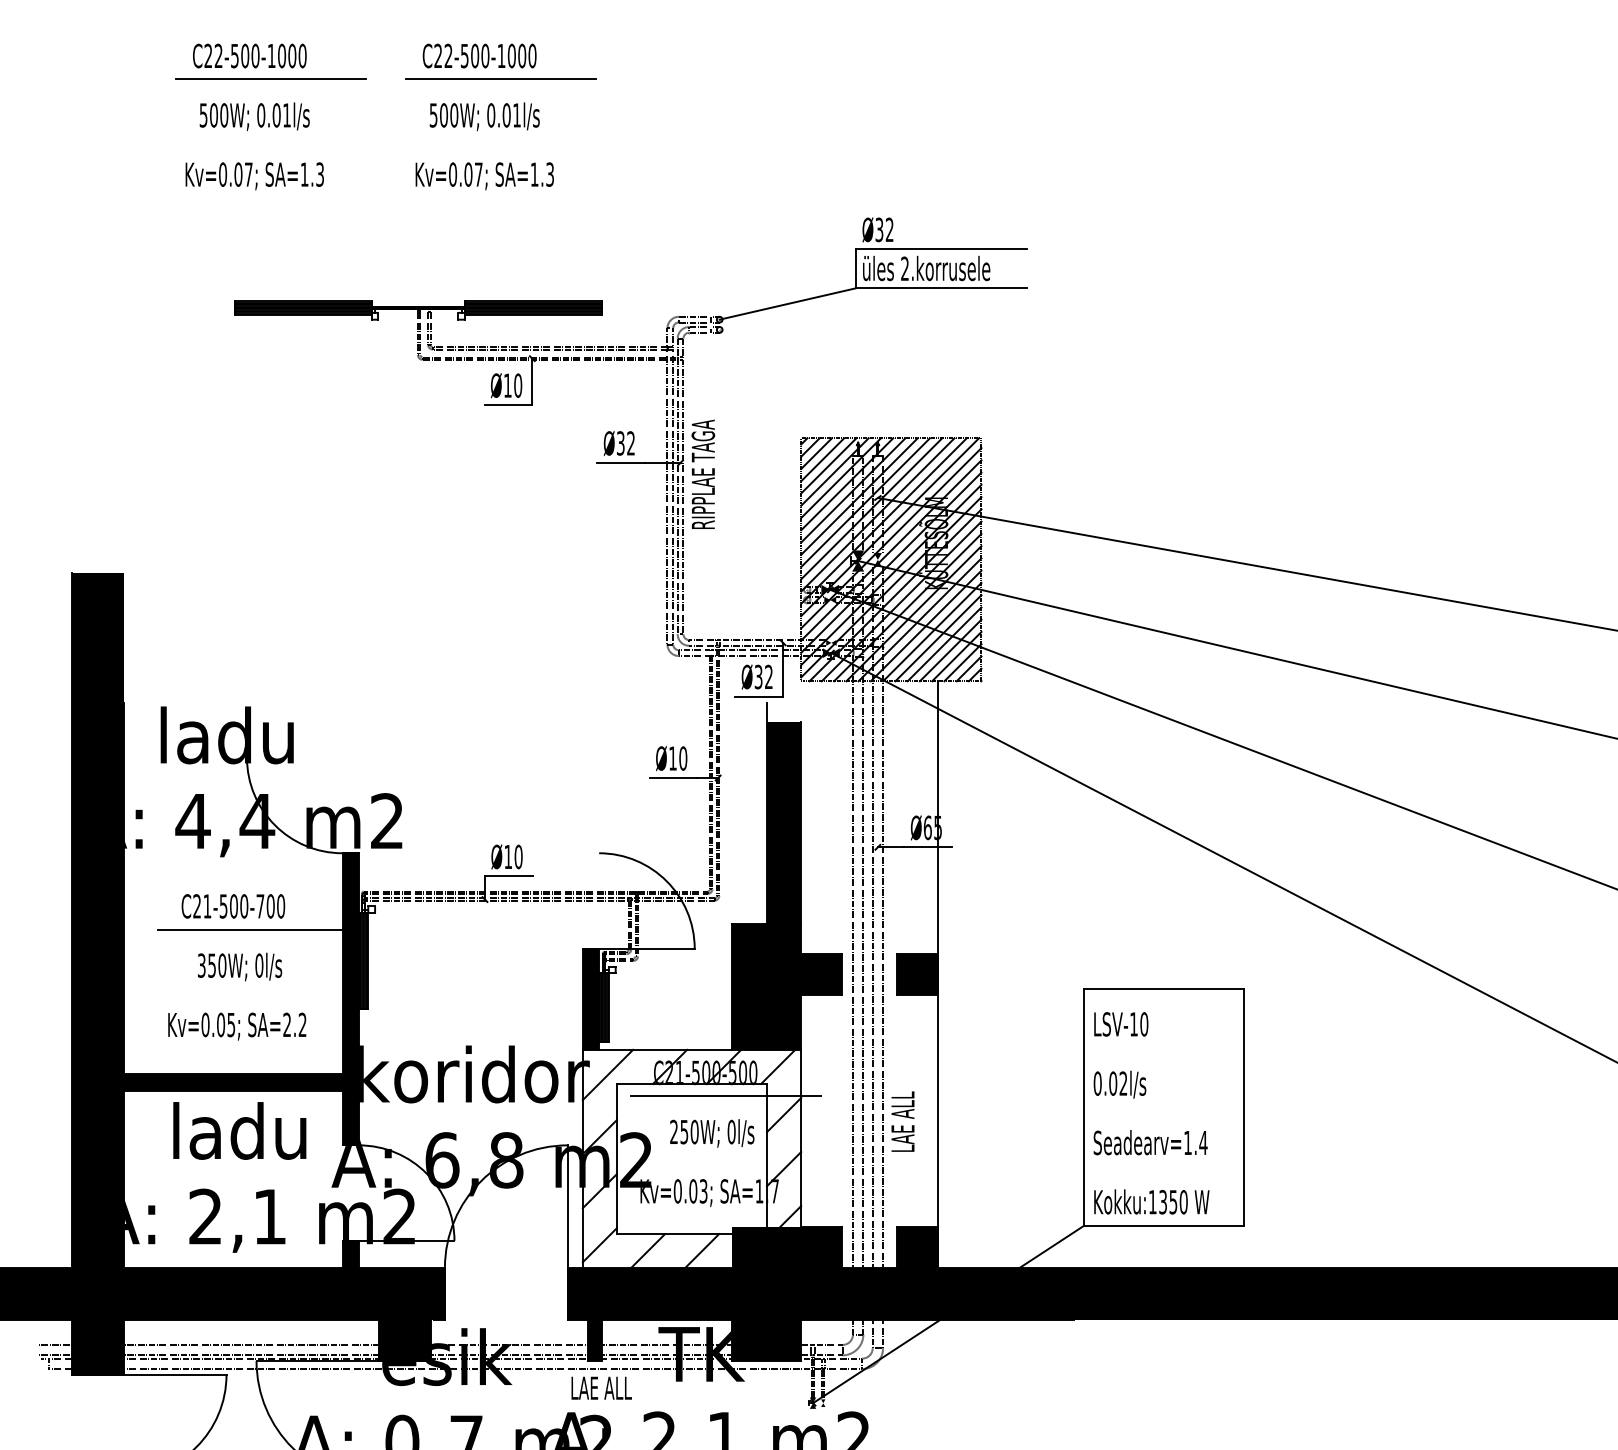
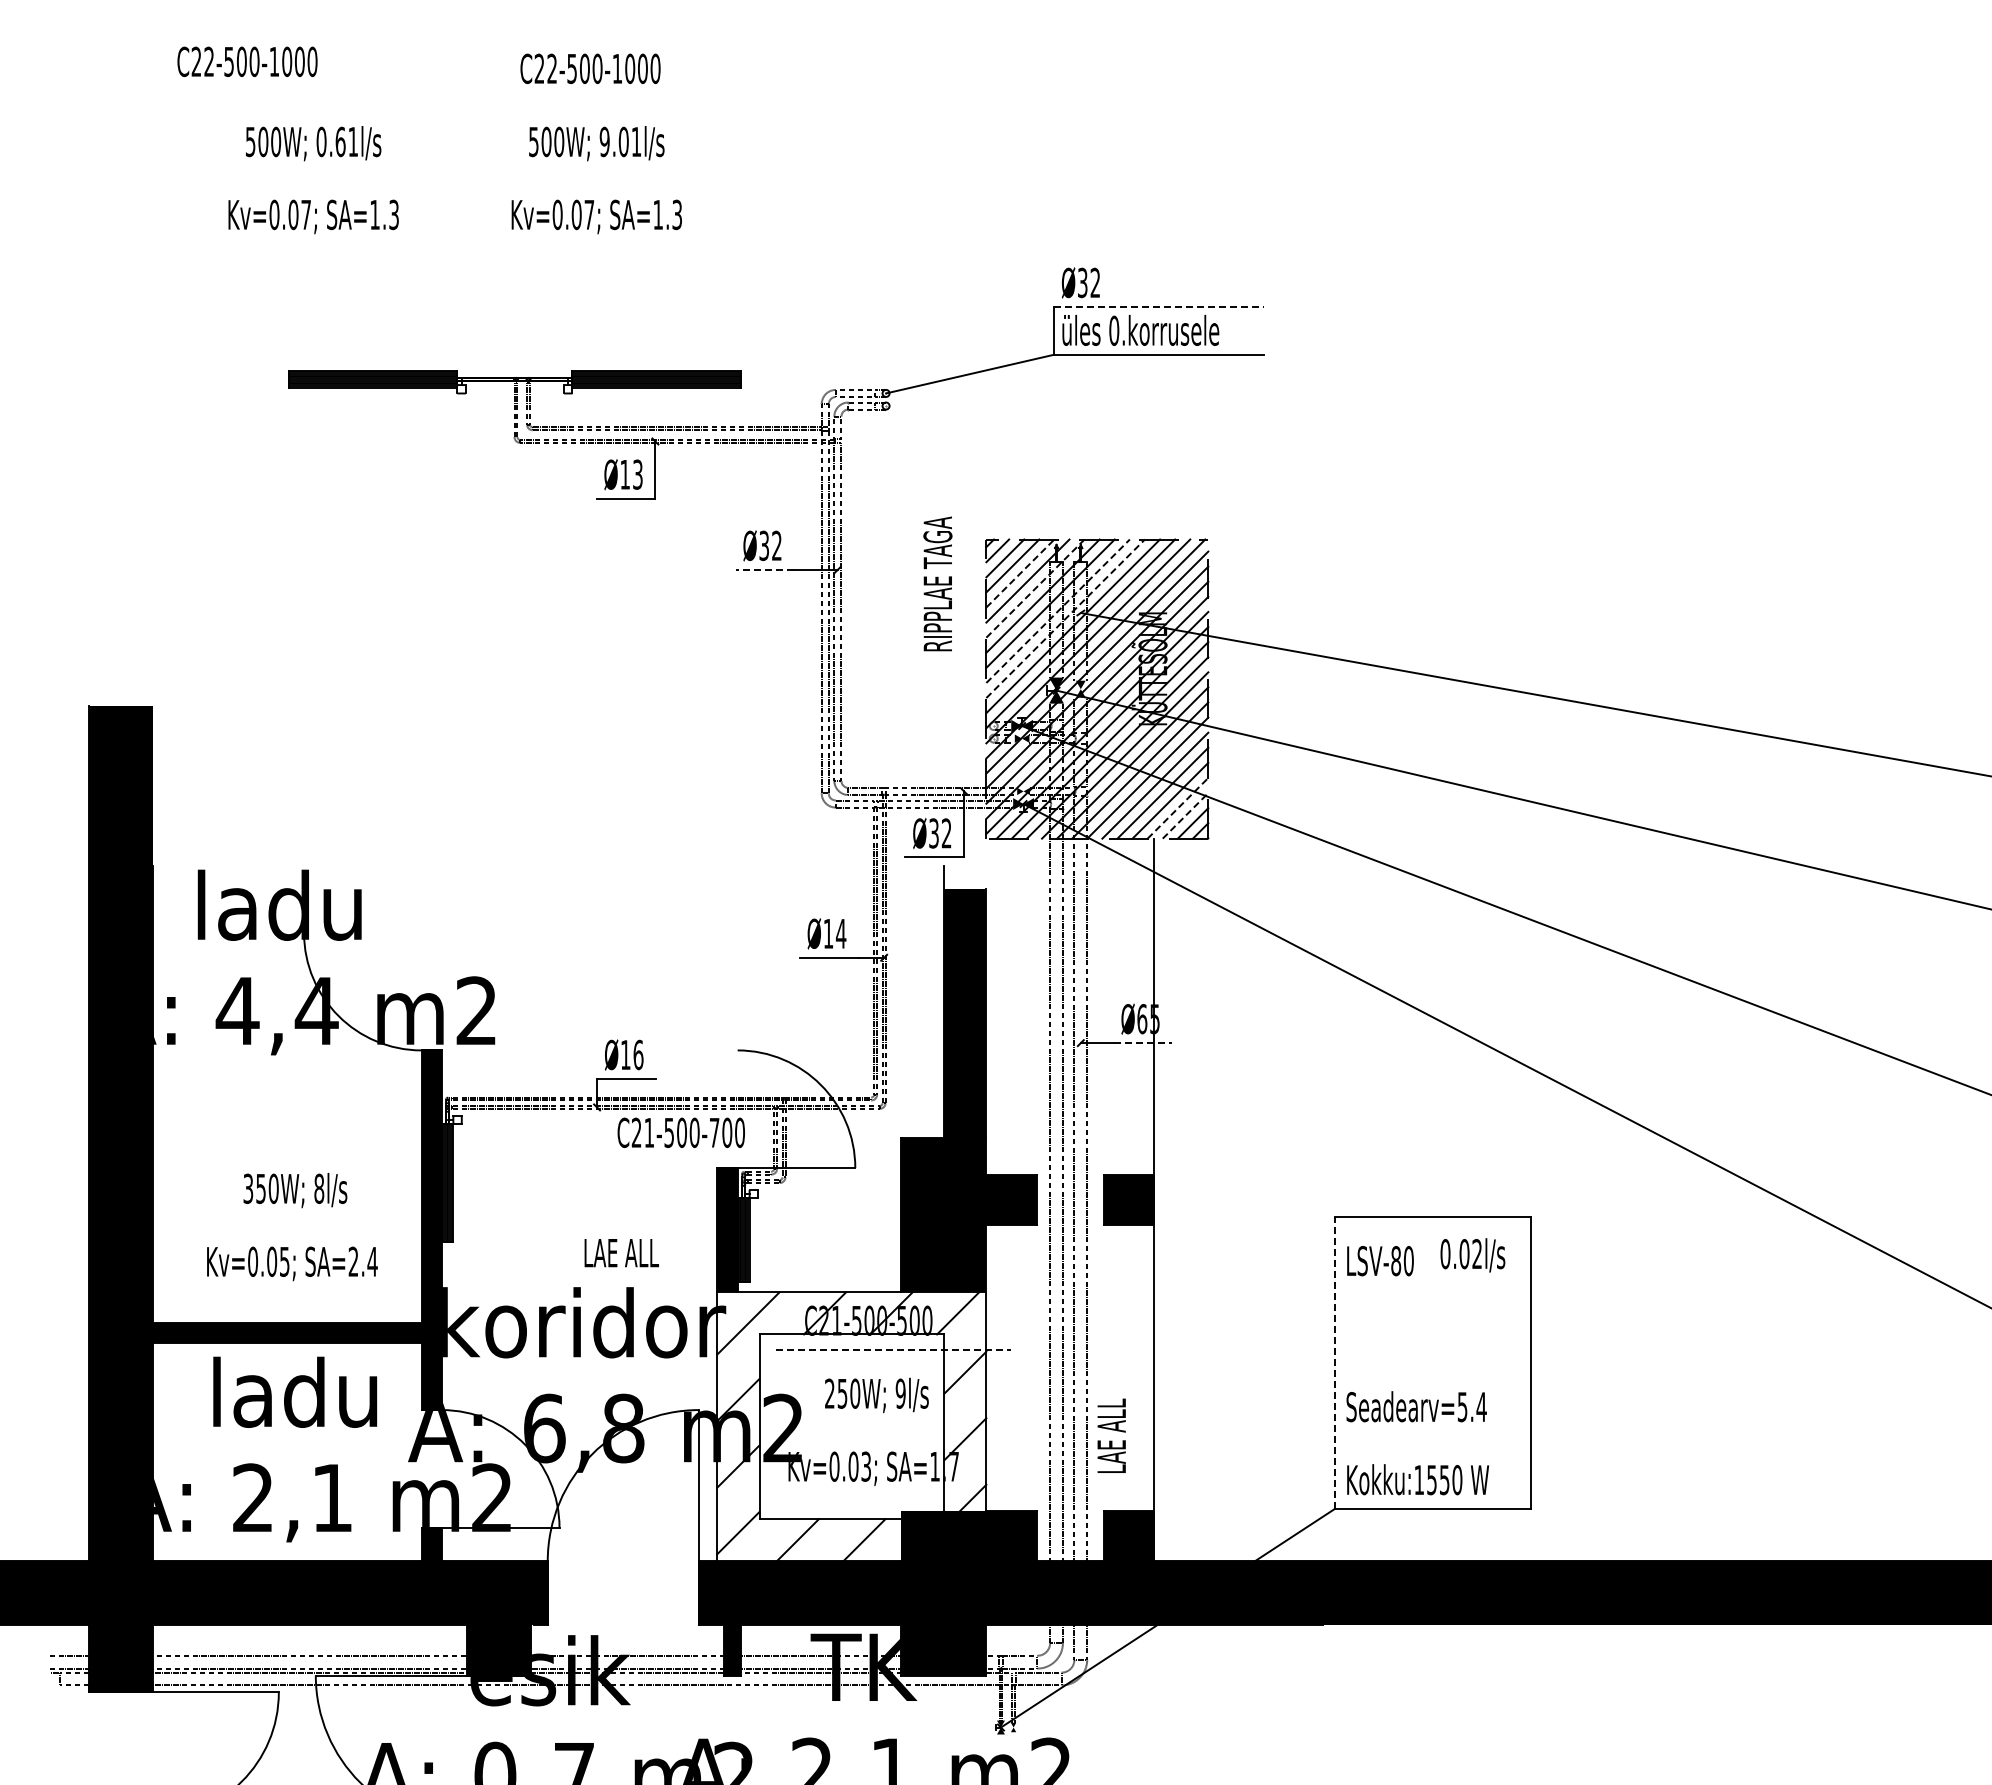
text: (249, 55) -> (247, 61), moved
line: (270, 79) -> (333, 97), removed
line: (500, 79) -> (616, 97), removed
text: (276, 115) -> (340, 141), 0.01l/s -> 0.61l/s
text: (491, 115) -> (604, 142), 0.01l/s -> 9.01l/s
line: (940, 249) -> (1158, 306), solid -> dashed
text: (905, 268) -> (1114, 330), 2.korrusele -> 0.korrusele
text: (517, 385) -> (637, 474), Ø10 -> Ø13
line: (620, 462) -> (764, 569), solid -> dashed
line: (828, 465) -> (1020, 573), solid -> dashed
text: (703, 474) -> (937, 583), moved
line: (841, 478) -> (1035, 588), solid -> dashed
line: (859, 495) -> (1058, 610), solid -> dashed
line: (866, 502) -> (1066, 618), solid -> dashed
line: (956, 656) -> (1177, 808), solid -> dashed
line: (962, 662) -> (1185, 815), solid -> dashed
text: (682, 758) -> (840, 933), Ø10 -> Ø14
line: (928, 847) -> (1143, 1043), solid -> dashed
text: (518, 856) -> (638, 1054), Ø10 -> Ø16
text: (232, 906) -> (680, 1132), moved
line: (253, 929) -> (311, 1144), removed
text: (259, 965) -> (319, 1188), 0l/s -> 8l/s
text: (302, 1024) -> (372, 1261), SA=2.2 -> SA=2.4
text: (1134, 1024) -> (1396, 1261), LSV-10 -> LSV-80
text: (1119, 1084) -> (1472, 1255), moved
line: (726, 1096) -> (894, 1349), solid -> dashed
line: (1083, 1106) -> (1334, 1362), solid -> dashed
text: (902, 1121) -> (1111, 1435), moved
text: (731, 1131) -> (900, 1393), 0l/s -> 9l/s
text: (1187, 1143) -> (1462, 1407), Seadearv=1.4 -> Seadearv=5.4
text: (1162, 1201) -> (1431, 1479), Kokku:1350 -> Kokku:1550
text: (601, 1388) -> (621, 1253), moved

